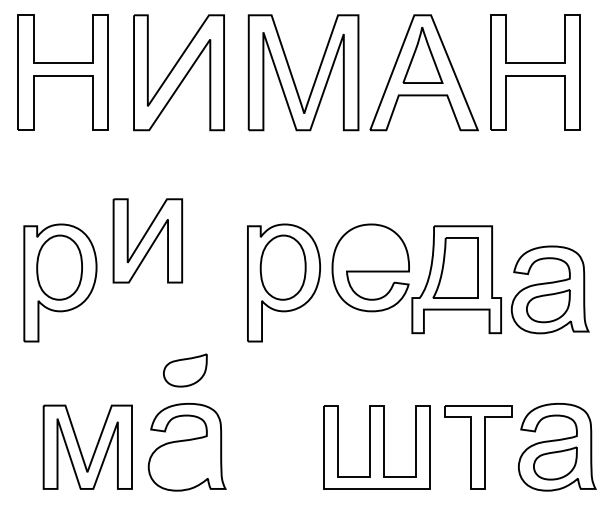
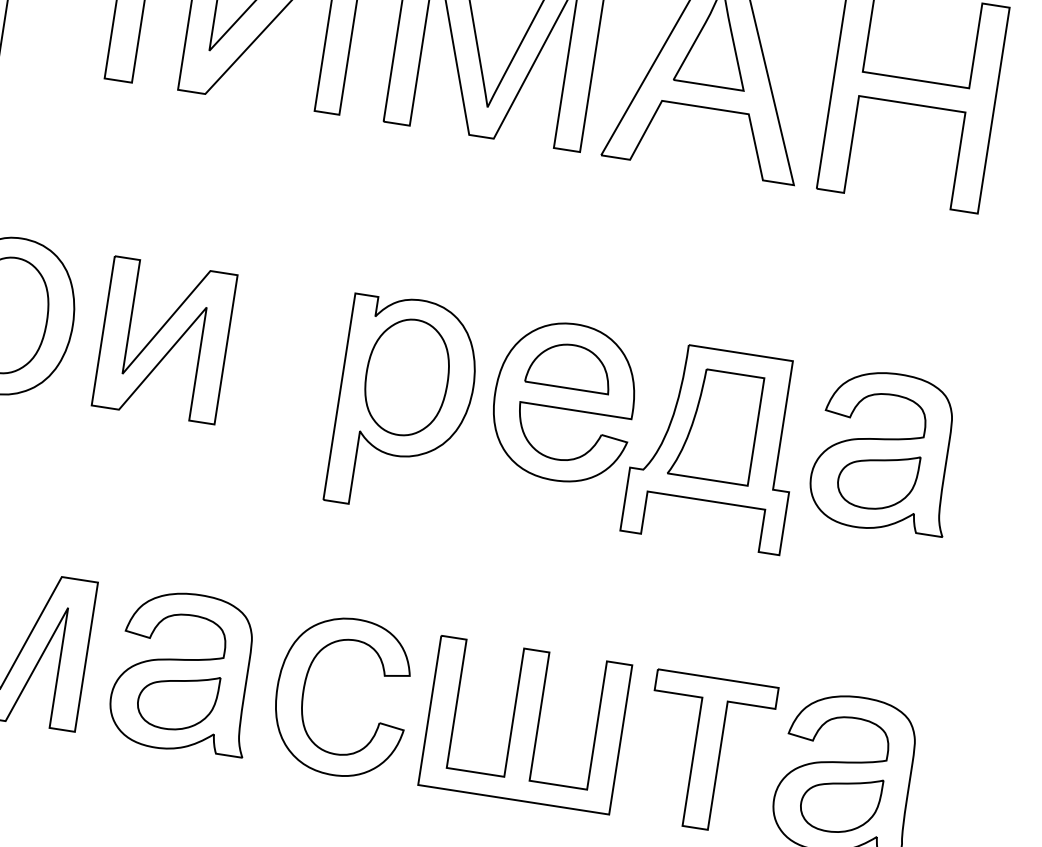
part: (147, 240) -> (164, 339), moved
part: (371, 247) -> (570, 365), added
part: (549, 289) -> (884, 450), moved
part: (185, 370) -> (177, 701), moved
part: (254, 447) -> (305, 691), added

